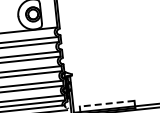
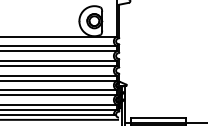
line: (107, 103) -> (158, 117), dashed -> solid

